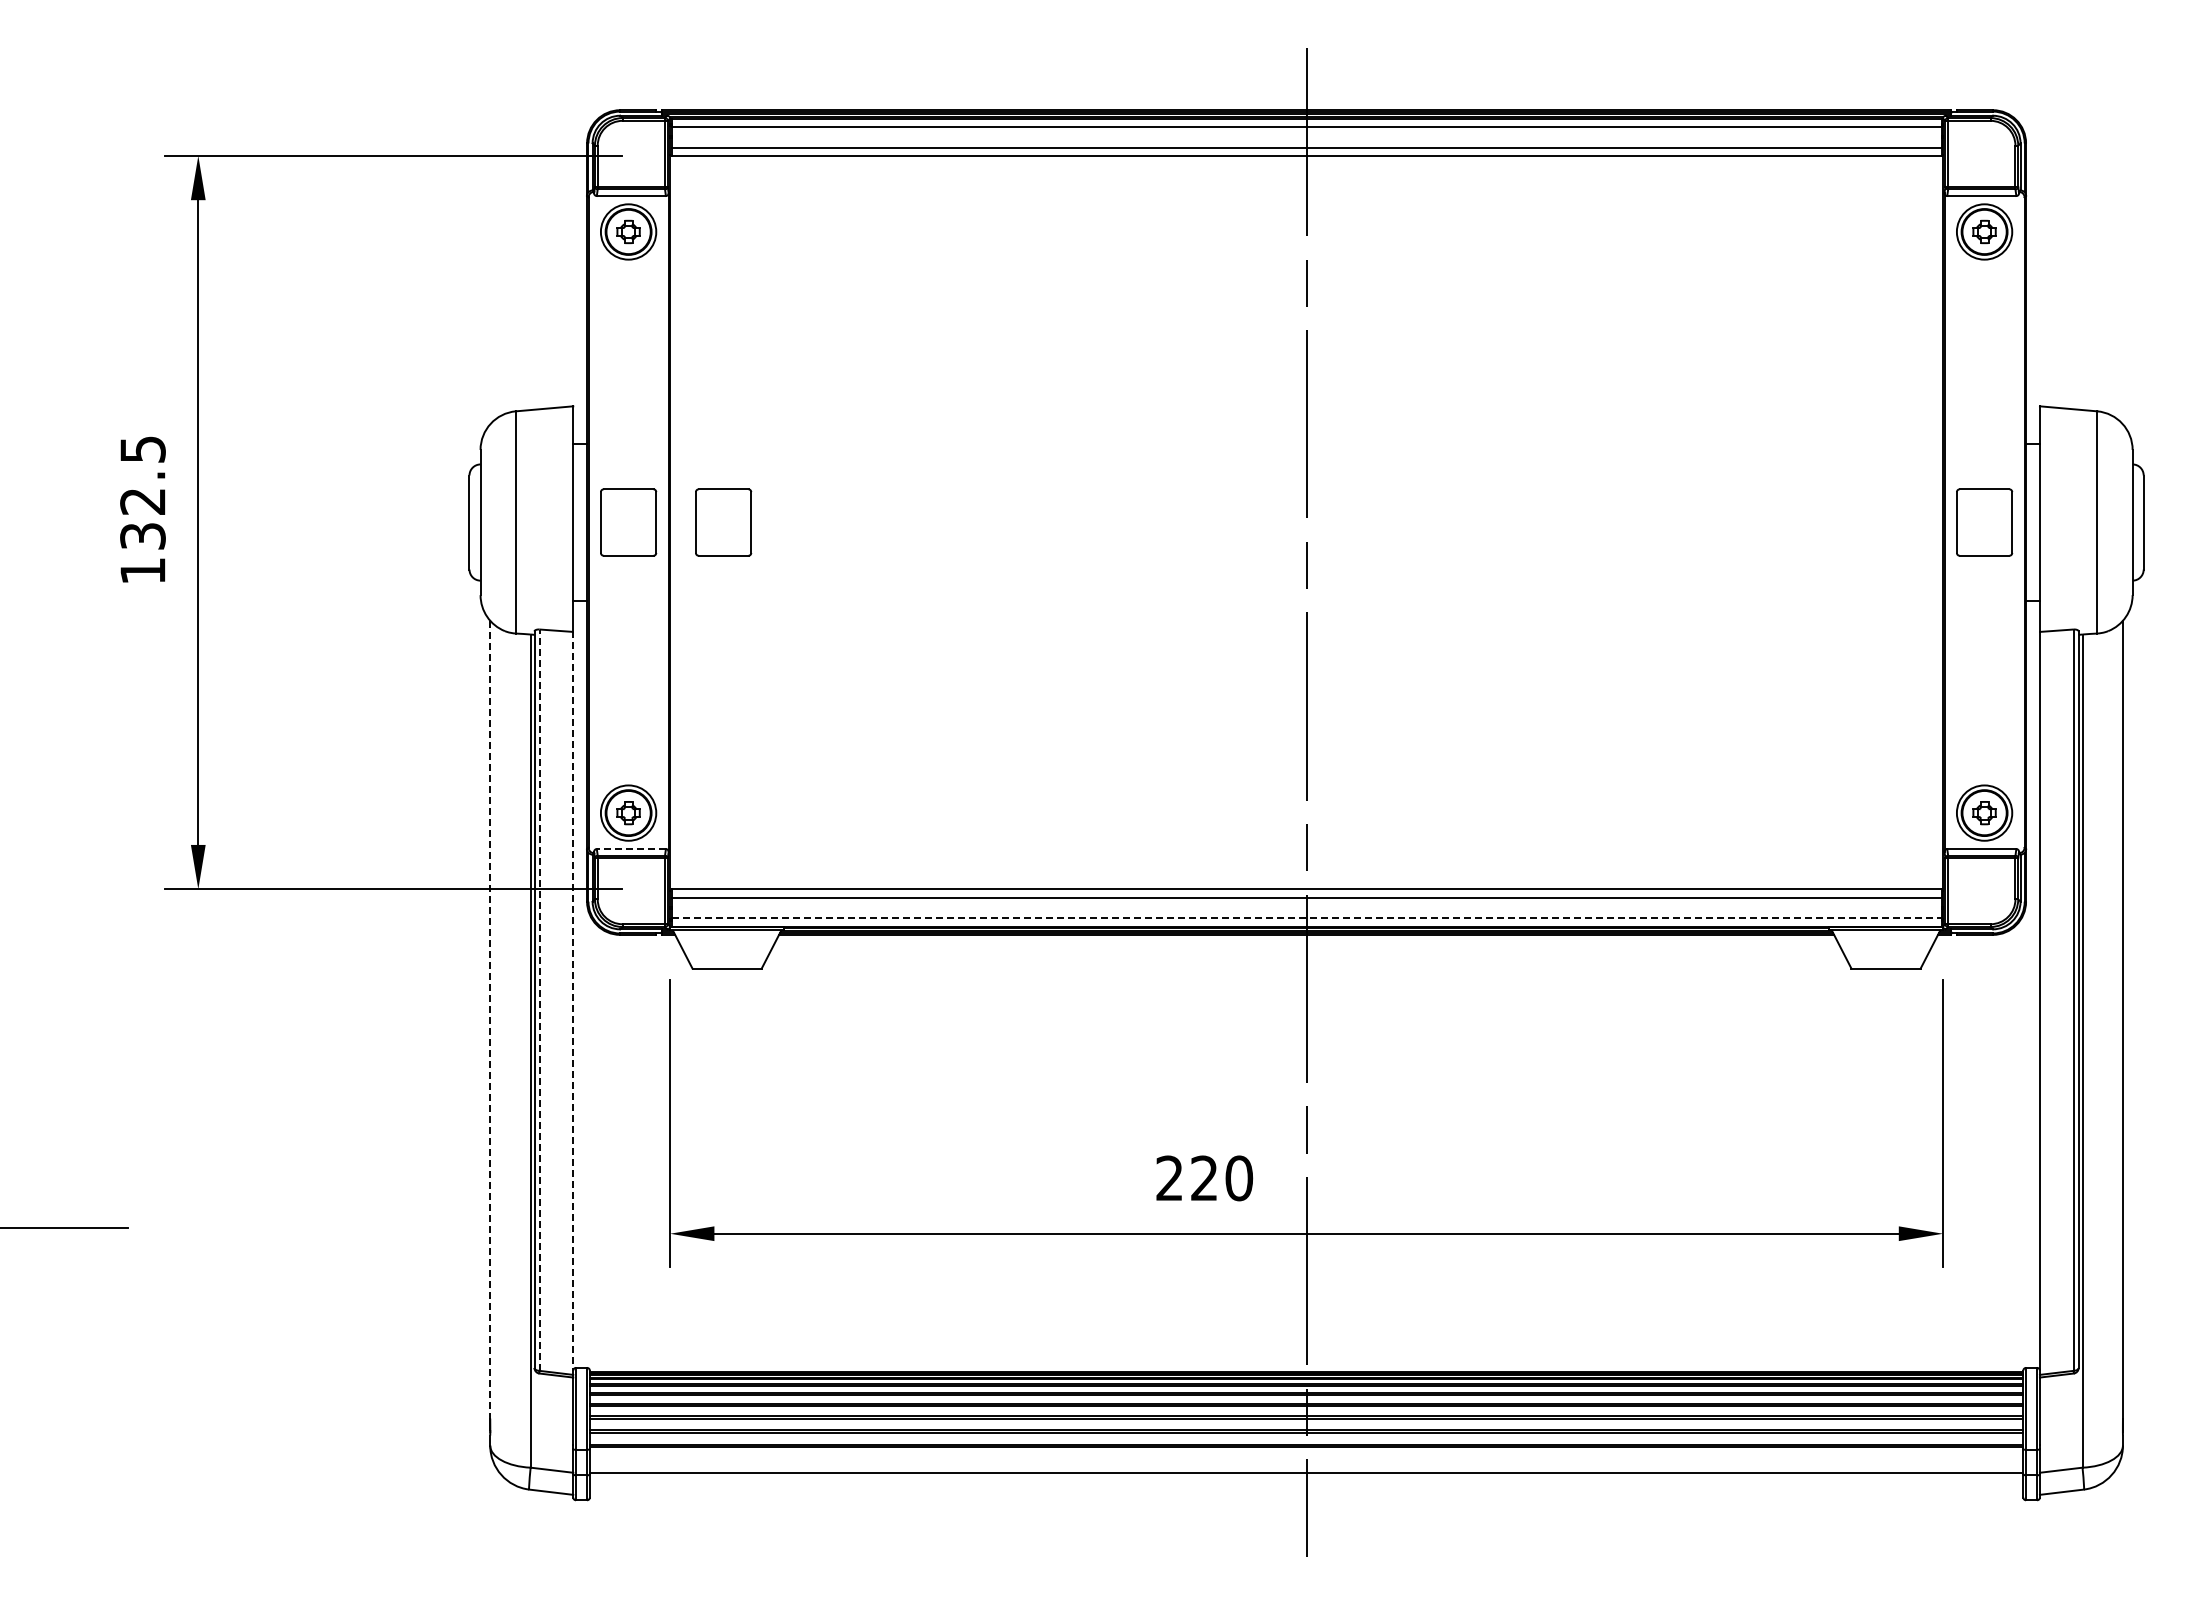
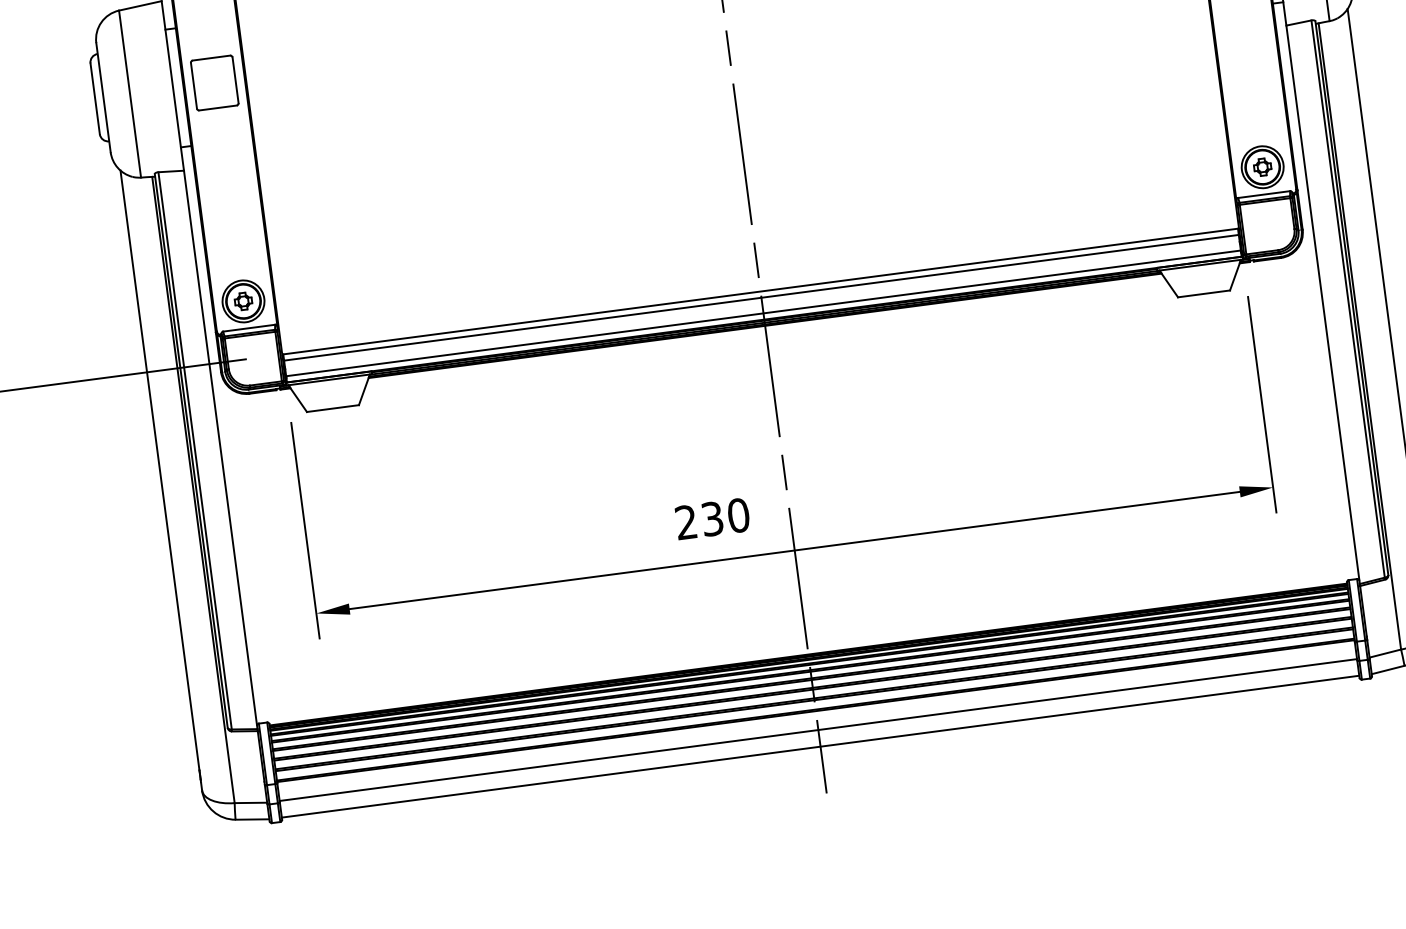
part: (723, 522) -> (286, 73), removed
line: (631, 849) -> (249, 328), dashed -> solid
line: (1307, 918) -> (764, 313), dashed -> solid
line: (539, 1000) -> (195, 451), dashed -> solid
line: (573, 1002) -> (220, 449), dashed -> solid
line: (490, 1019) -> (160, 470), dashed -> solid
text: (1204, 1178) -> (712, 519), 220 -> 230
line: (1306, 1494) -> (820, 746), added

